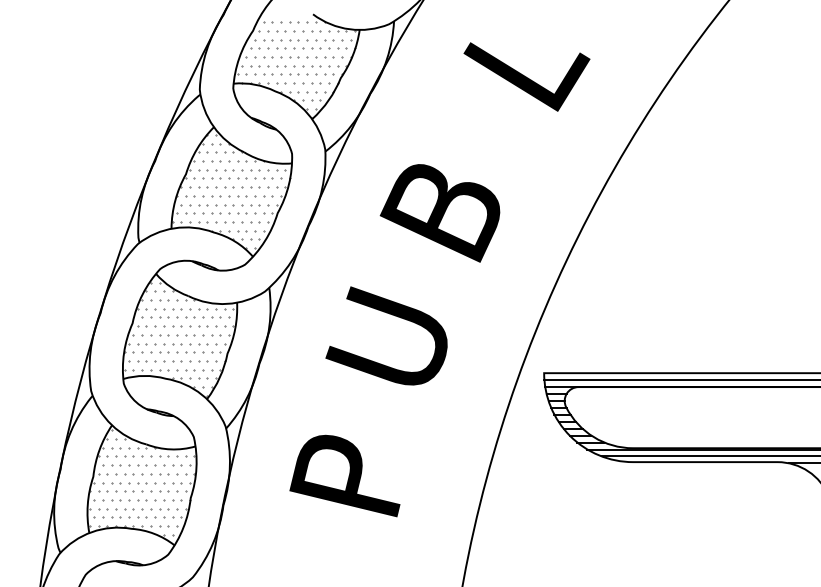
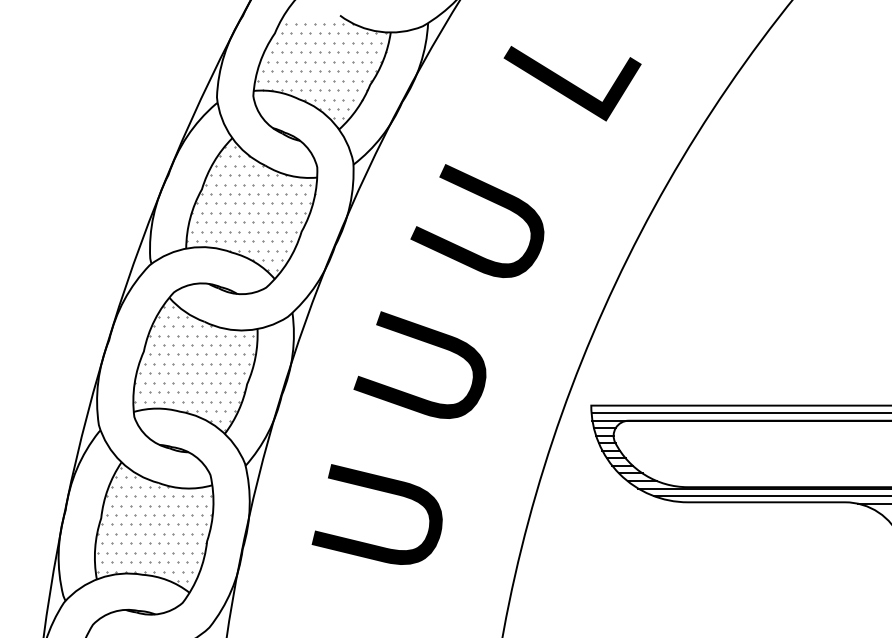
text: (439, 206) -> (477, 224), B -> U
text: (346, 473) -> (376, 514), P -> U

